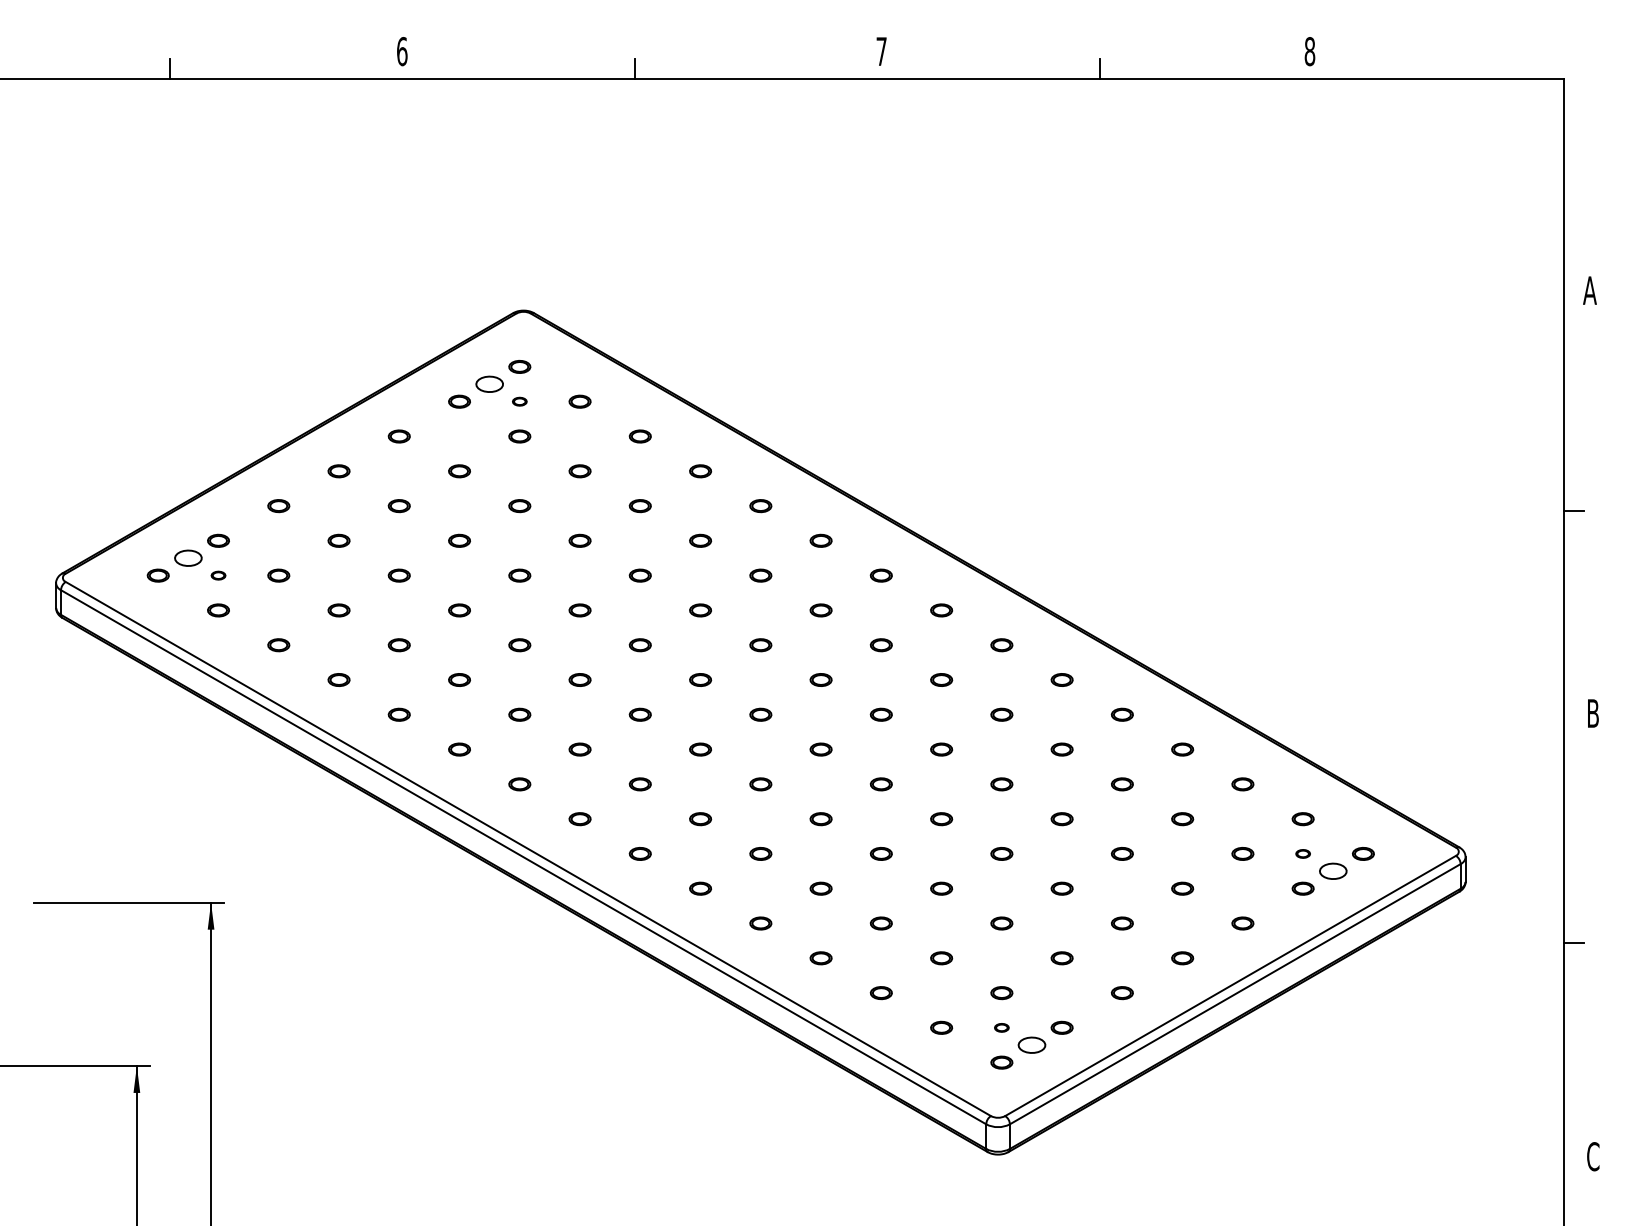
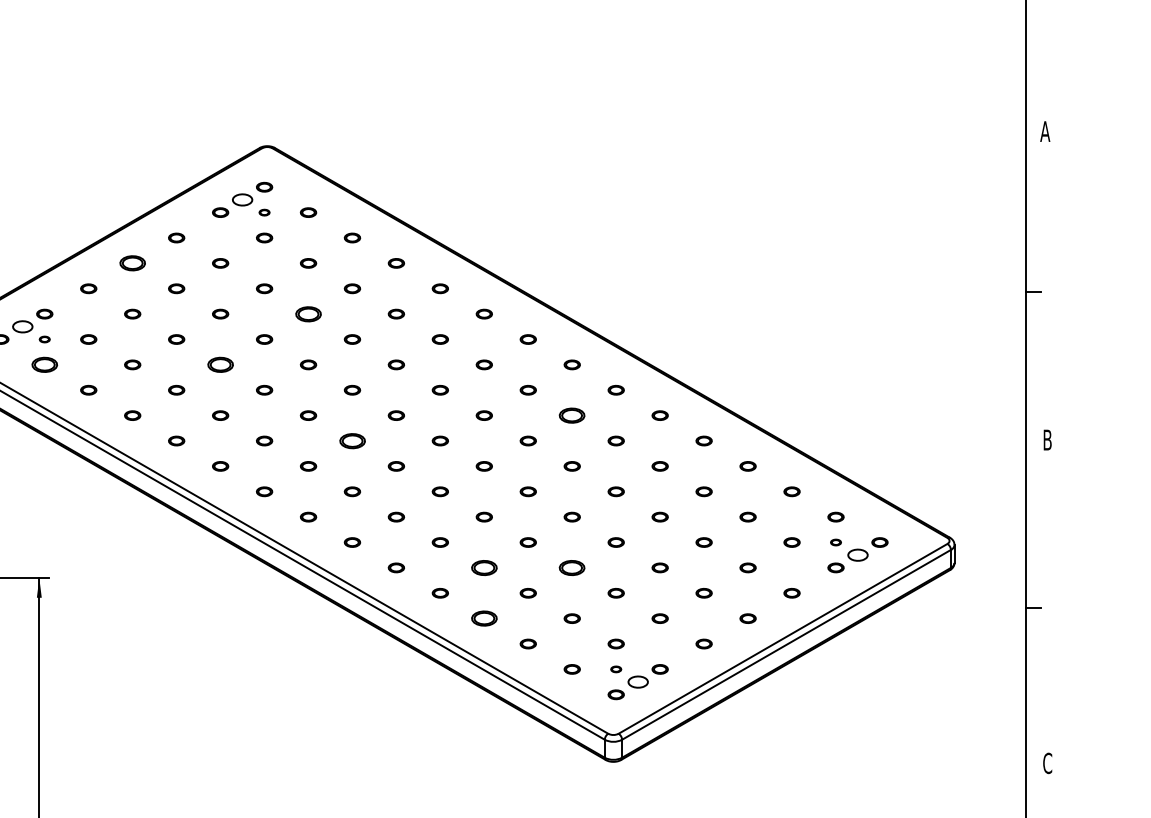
part: (338, 471) -> (132, 263), size x1.6
part: (579, 540) -> (308, 313), size x1.6
part: (218, 610) -> (44, 364), size x1.6
part: (459, 610) -> (220, 364), size x1.6
part: (941, 679) -> (572, 415), size x1.6
part: (639, 714) -> (351, 440), size x1.6
part: (820, 888) -> (483, 567), size x1.6
part: (941, 888) -> (572, 567), size x1.6
part: (820, 958) -> (483, 618), size x1.6

